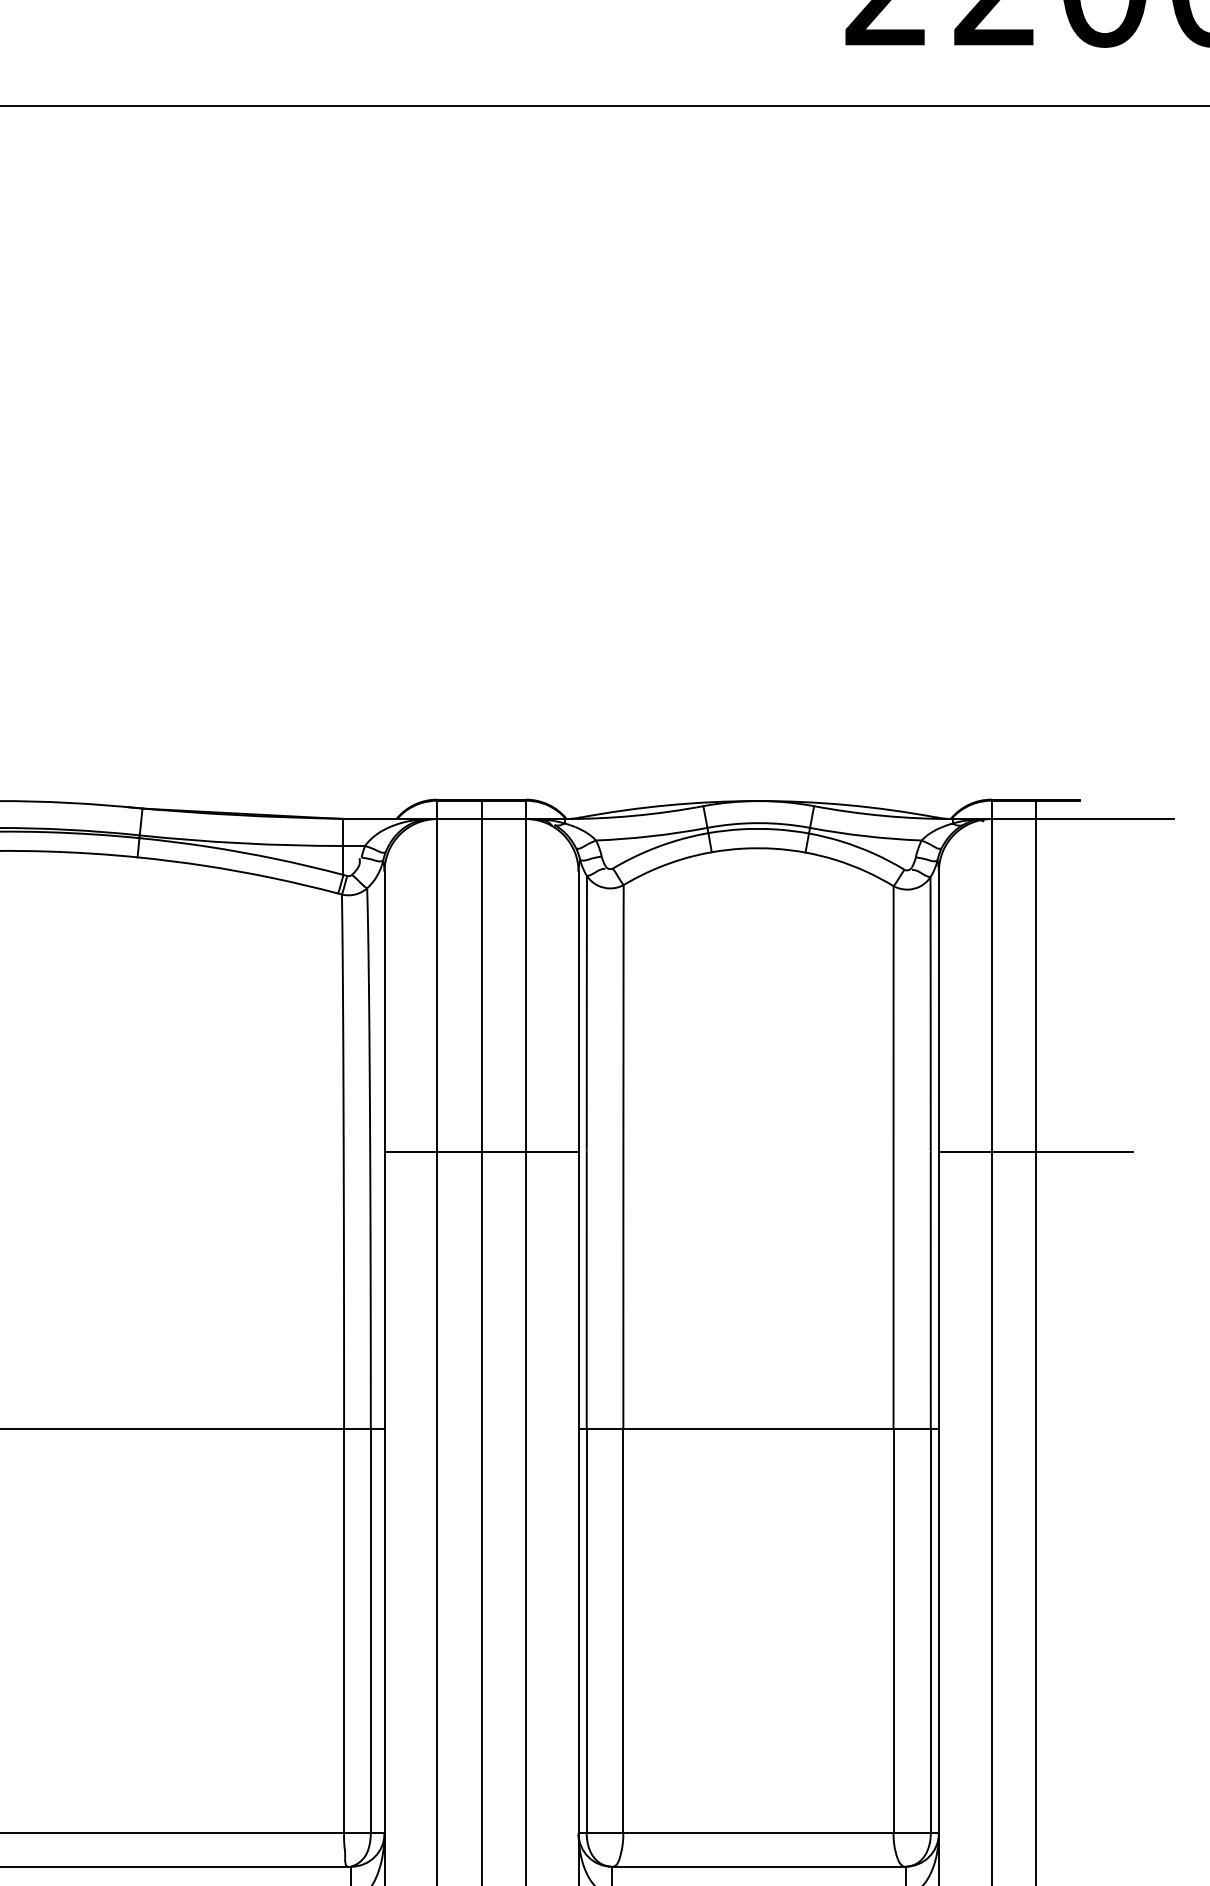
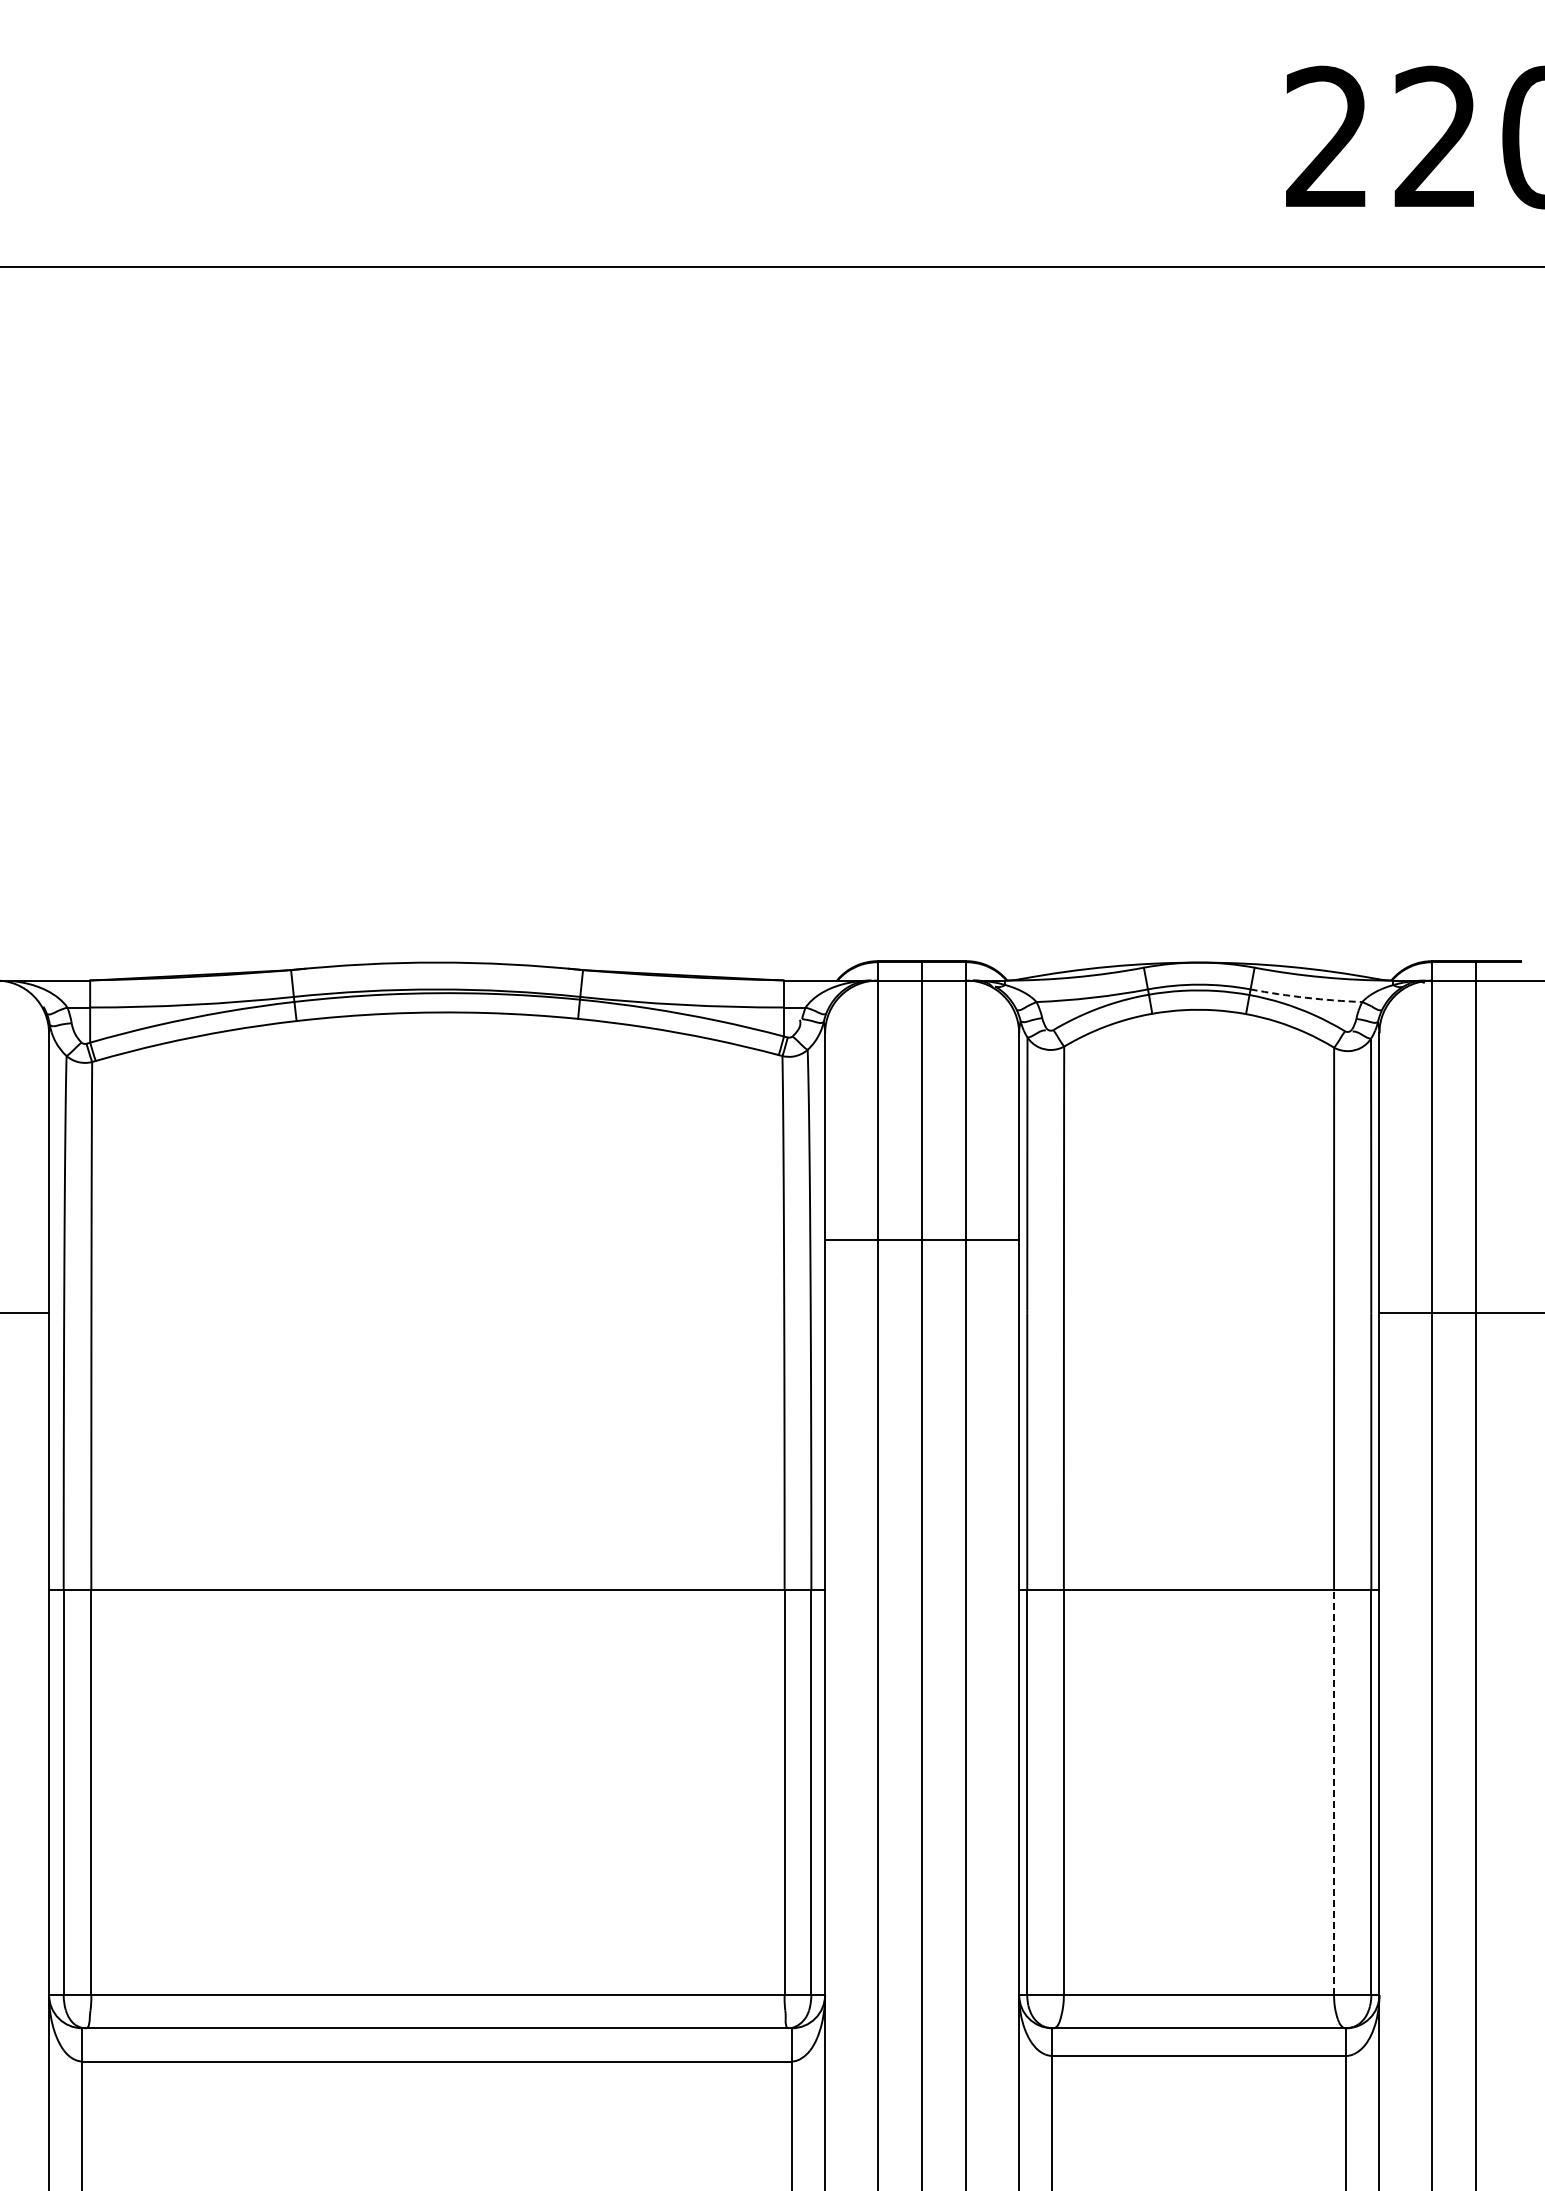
arc: (865, 835) -> (1306, 997), solid -> dashed
line: (481, 1151) -> (922, 1240), moved
line: (893, 1630) -> (1334, 1792), solid -> dashed

